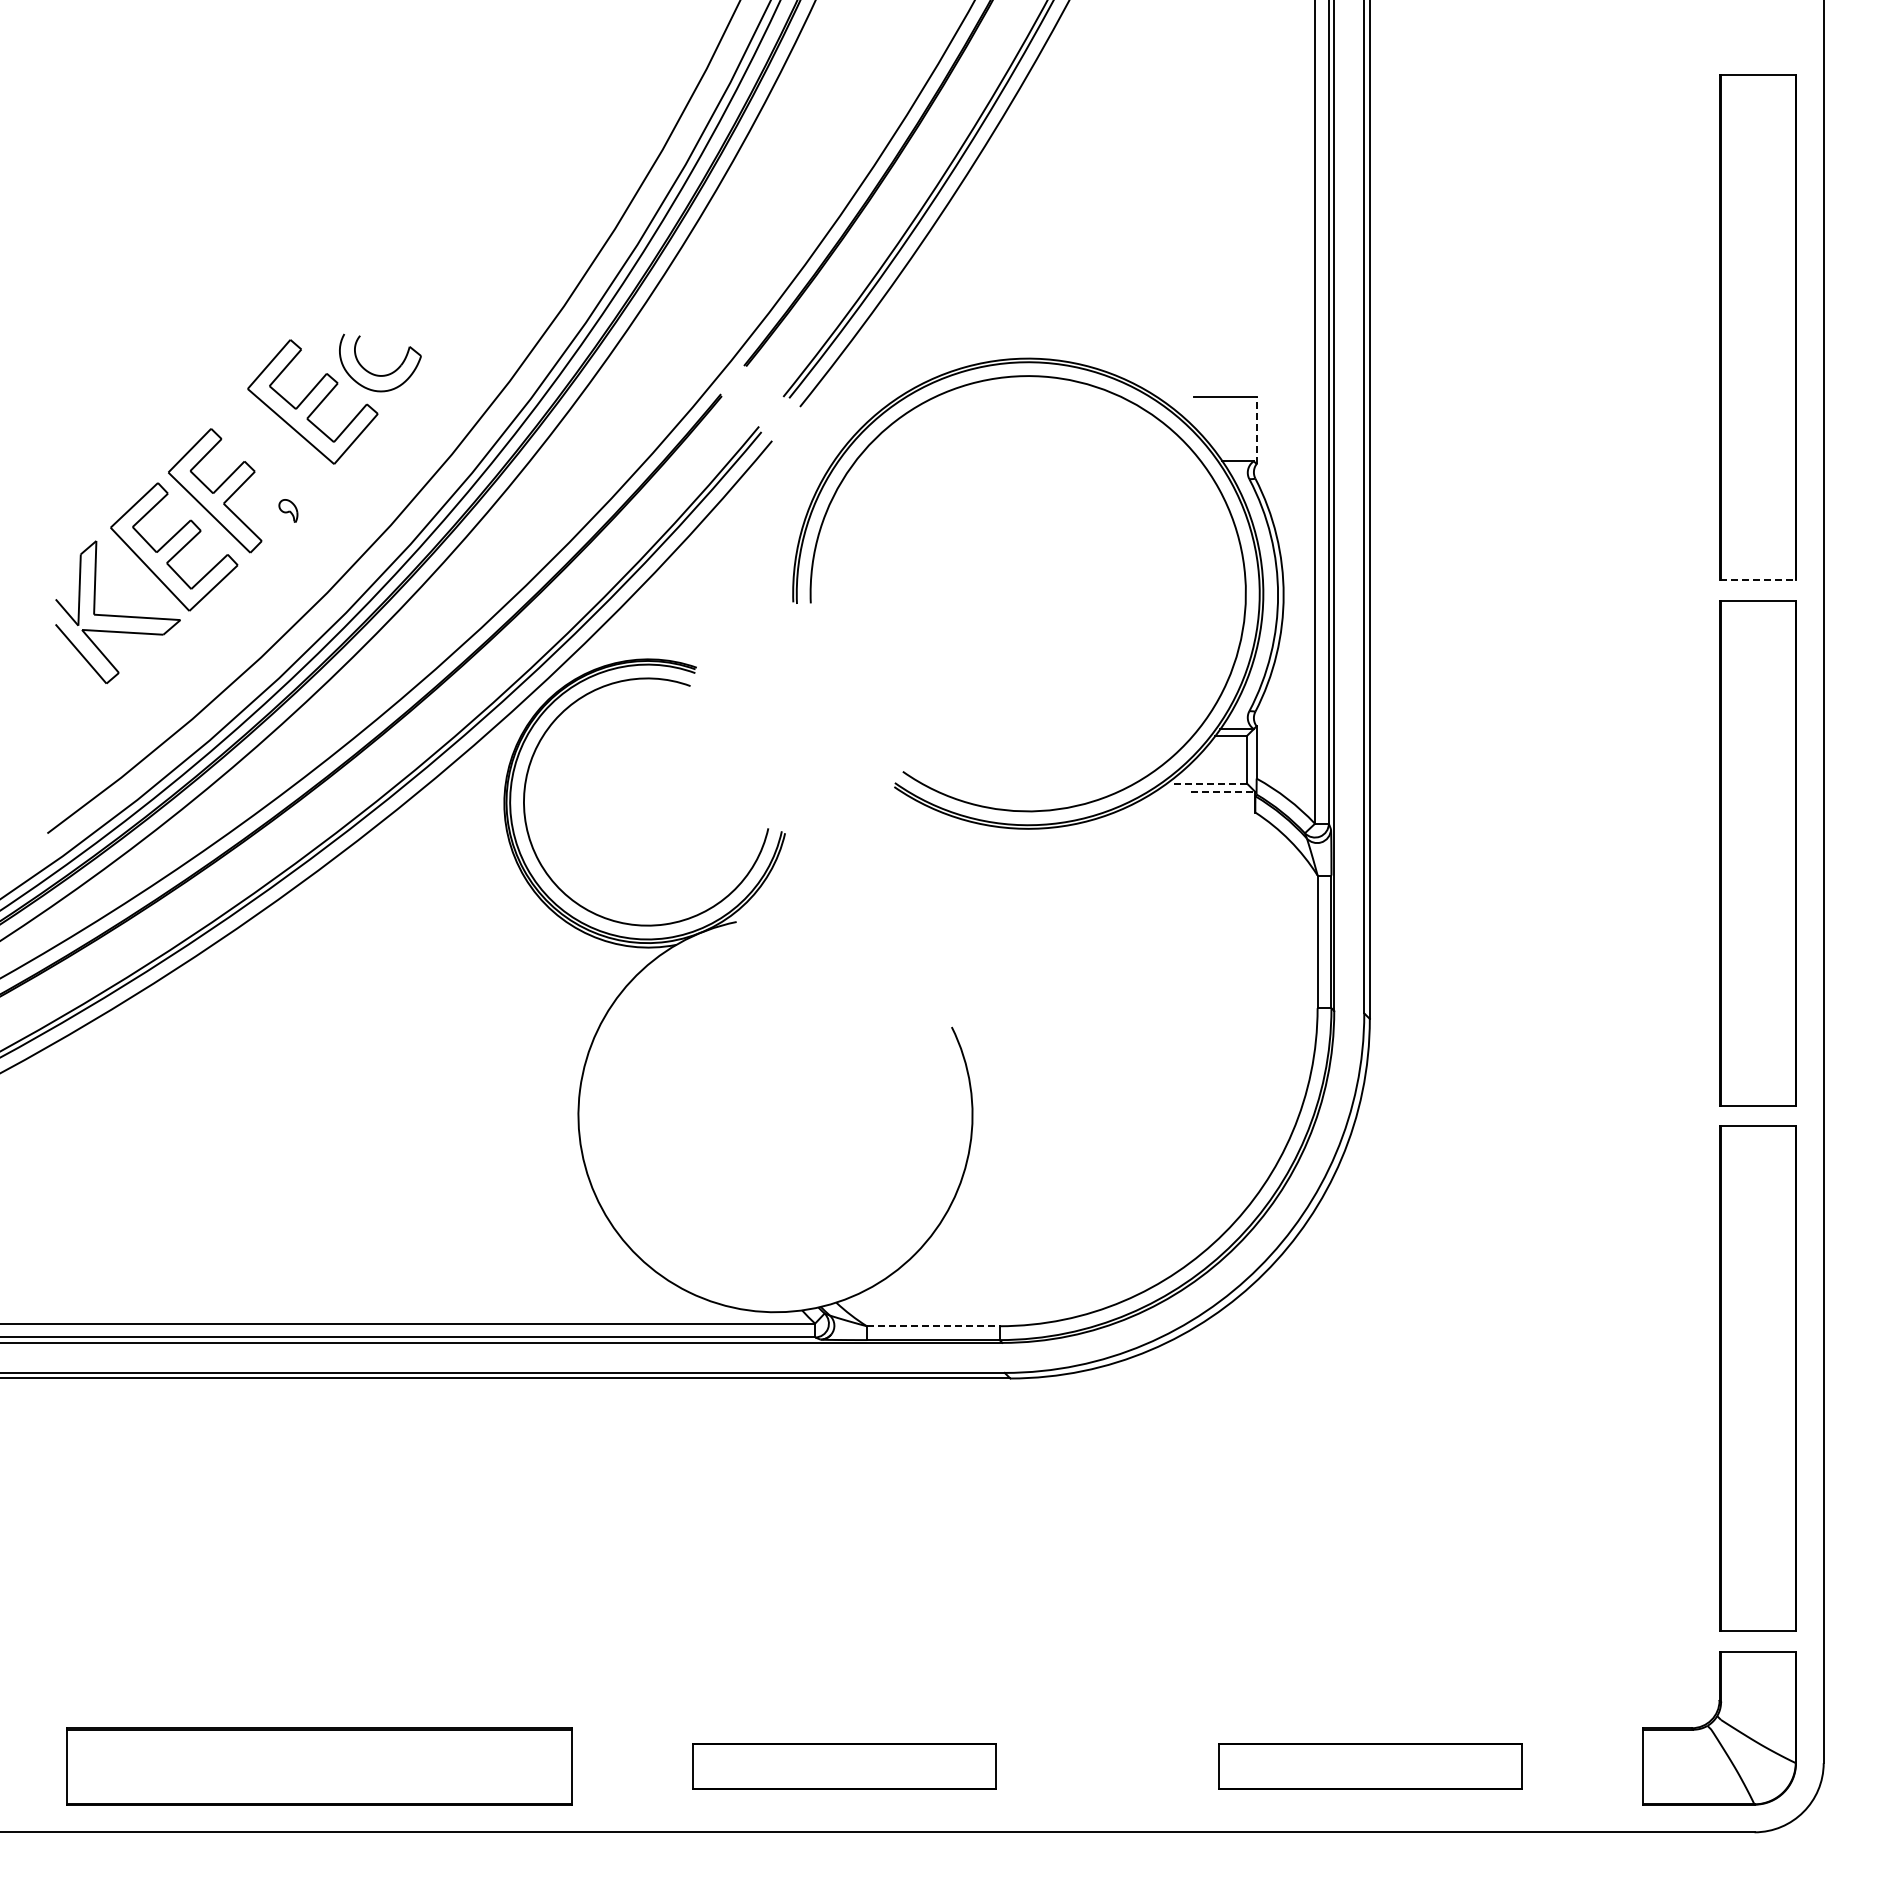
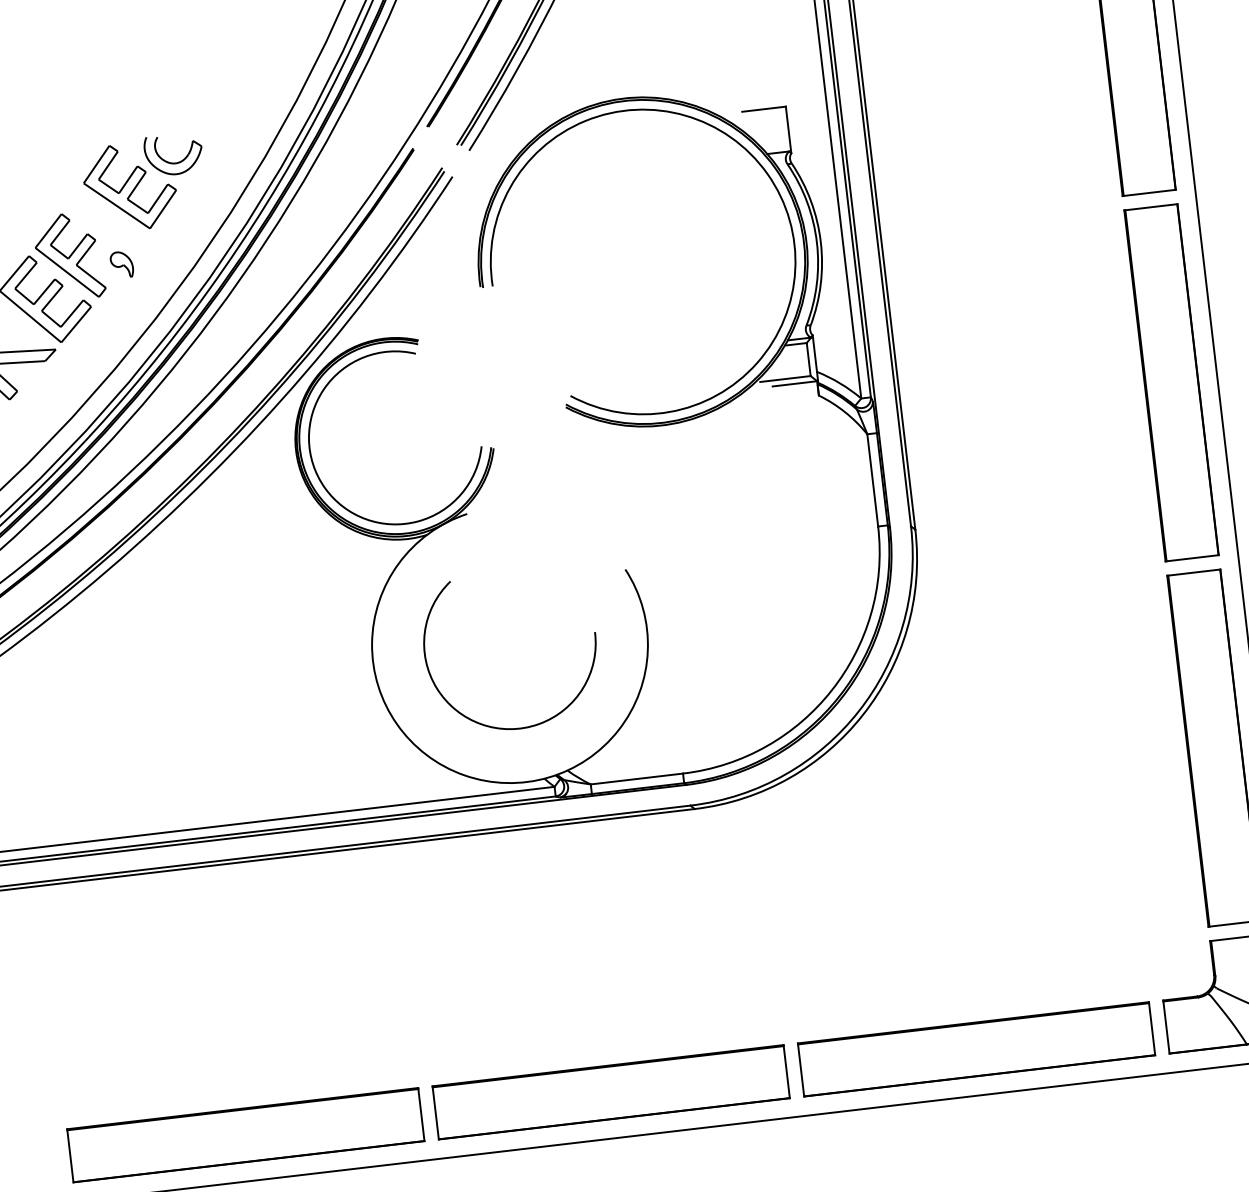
line: (1256, 430) -> (788, 129), dashed -> solid
part: (288, 510) -> (122, 264), size x1.67
line: (1758, 580) -> (1149, 193), dashed -> solid
line: (1211, 783) -> (786, 378), dashed -> solid
line: (1223, 791) -> (795, 383), dashed -> solid
curve: (765, 1233) -> (512, 728), added
line: (933, 1326) -> (637, 779), dashed -> solid
part: (844, 1766) -> (611, 1092), size x1.67
part: (1370, 1766) -> (976, 1049), size x1.67

